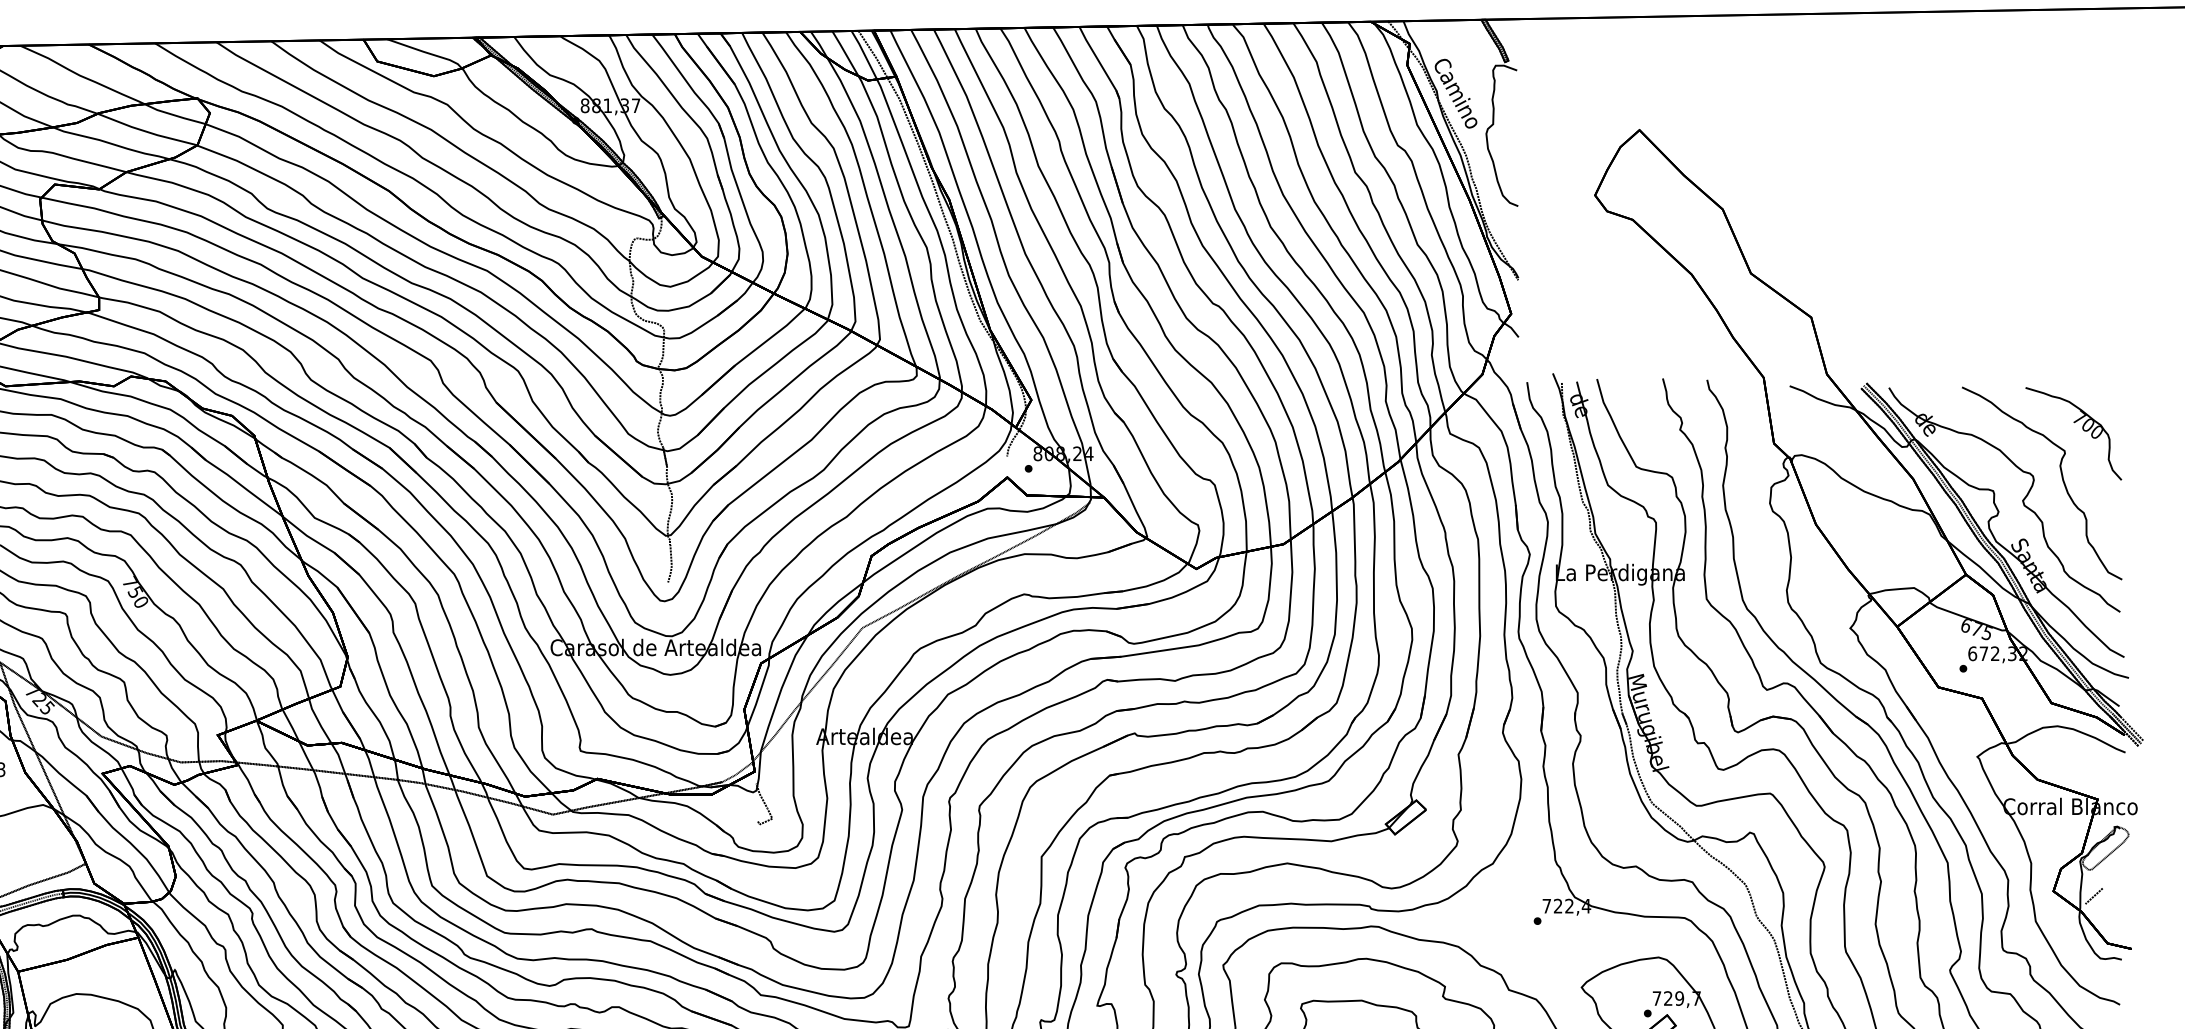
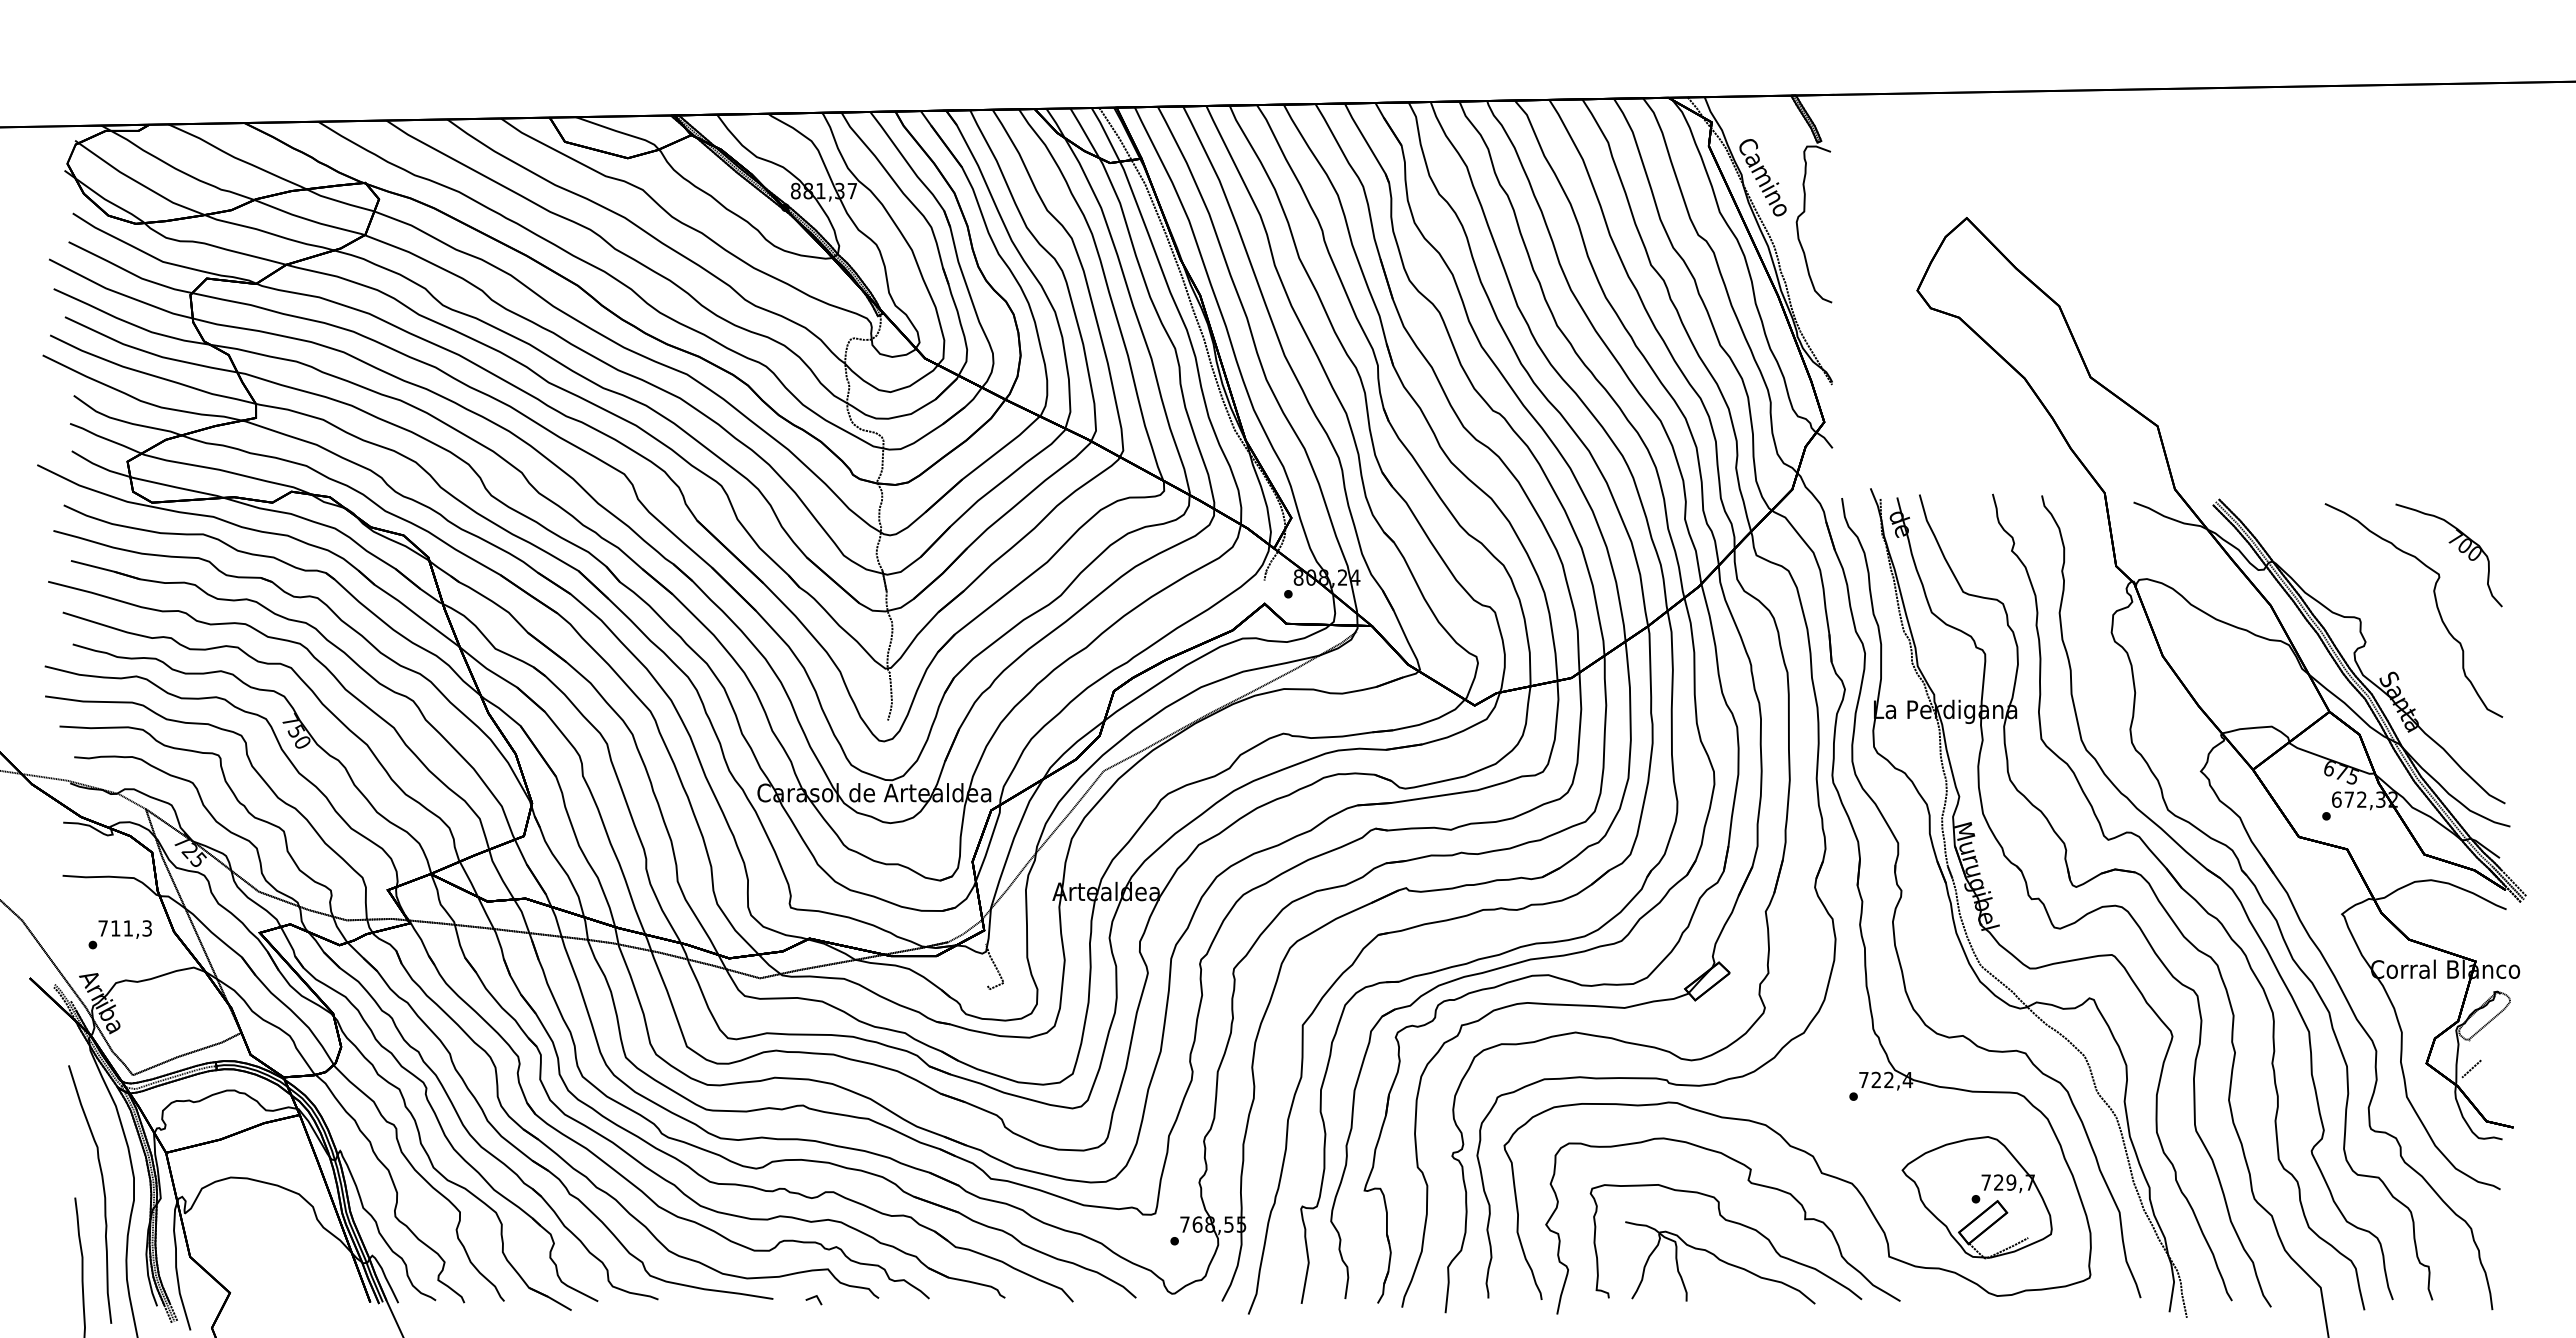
part: (2021, 500) -> (2391, 629), removed

